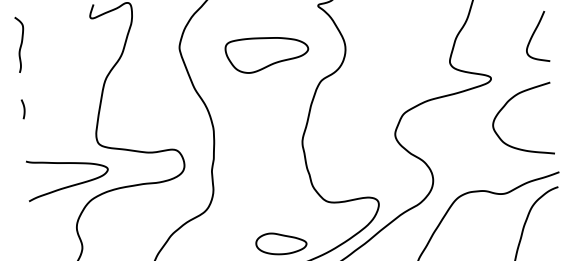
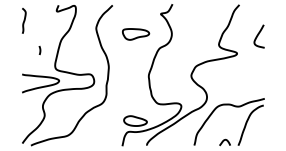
part: (266, 54) -> (135, 34), size x0.7
curve: (507, 105) -> (243, 66), removed
curve: (22, 109) -> (39, 50), moved

